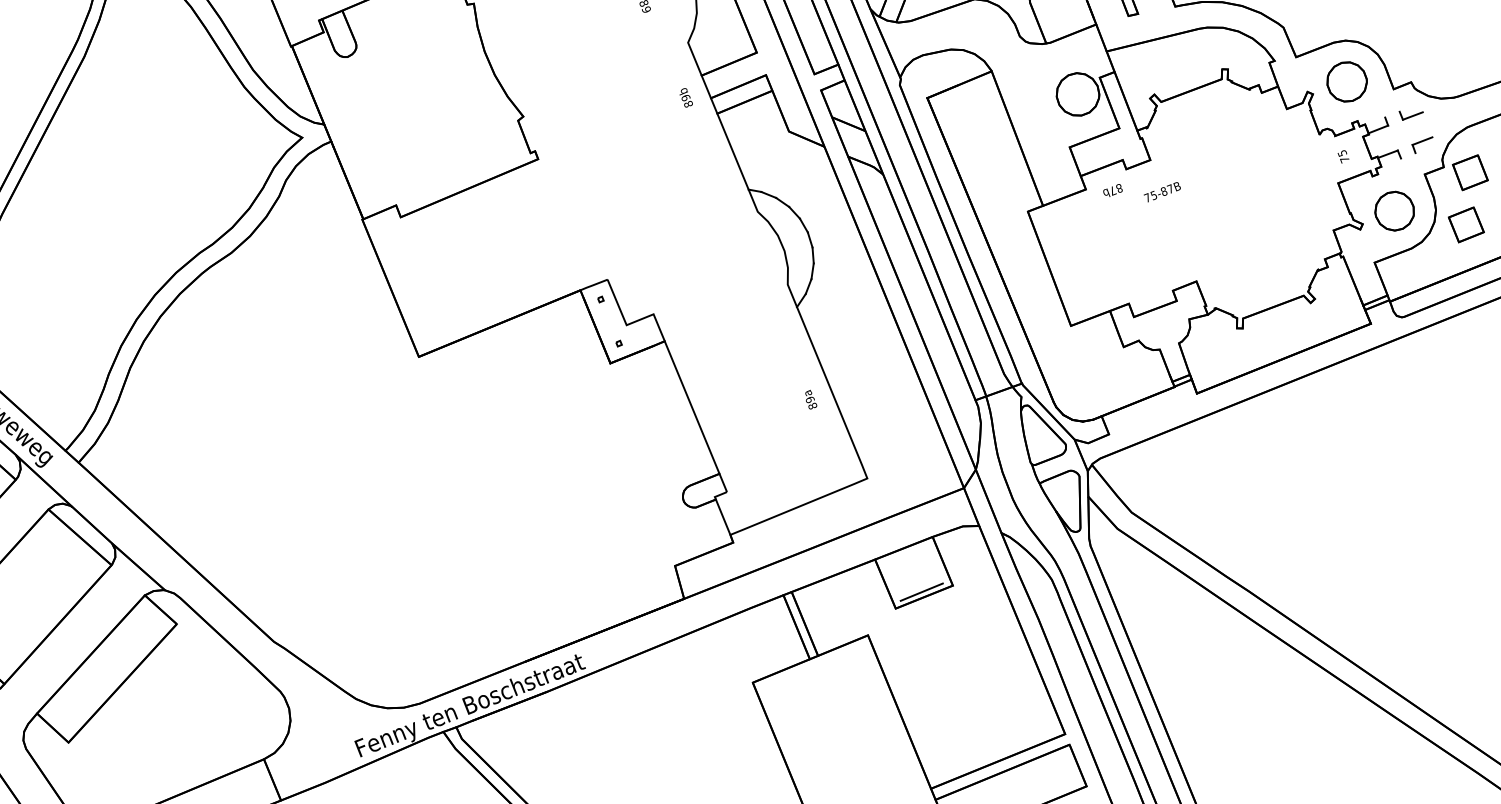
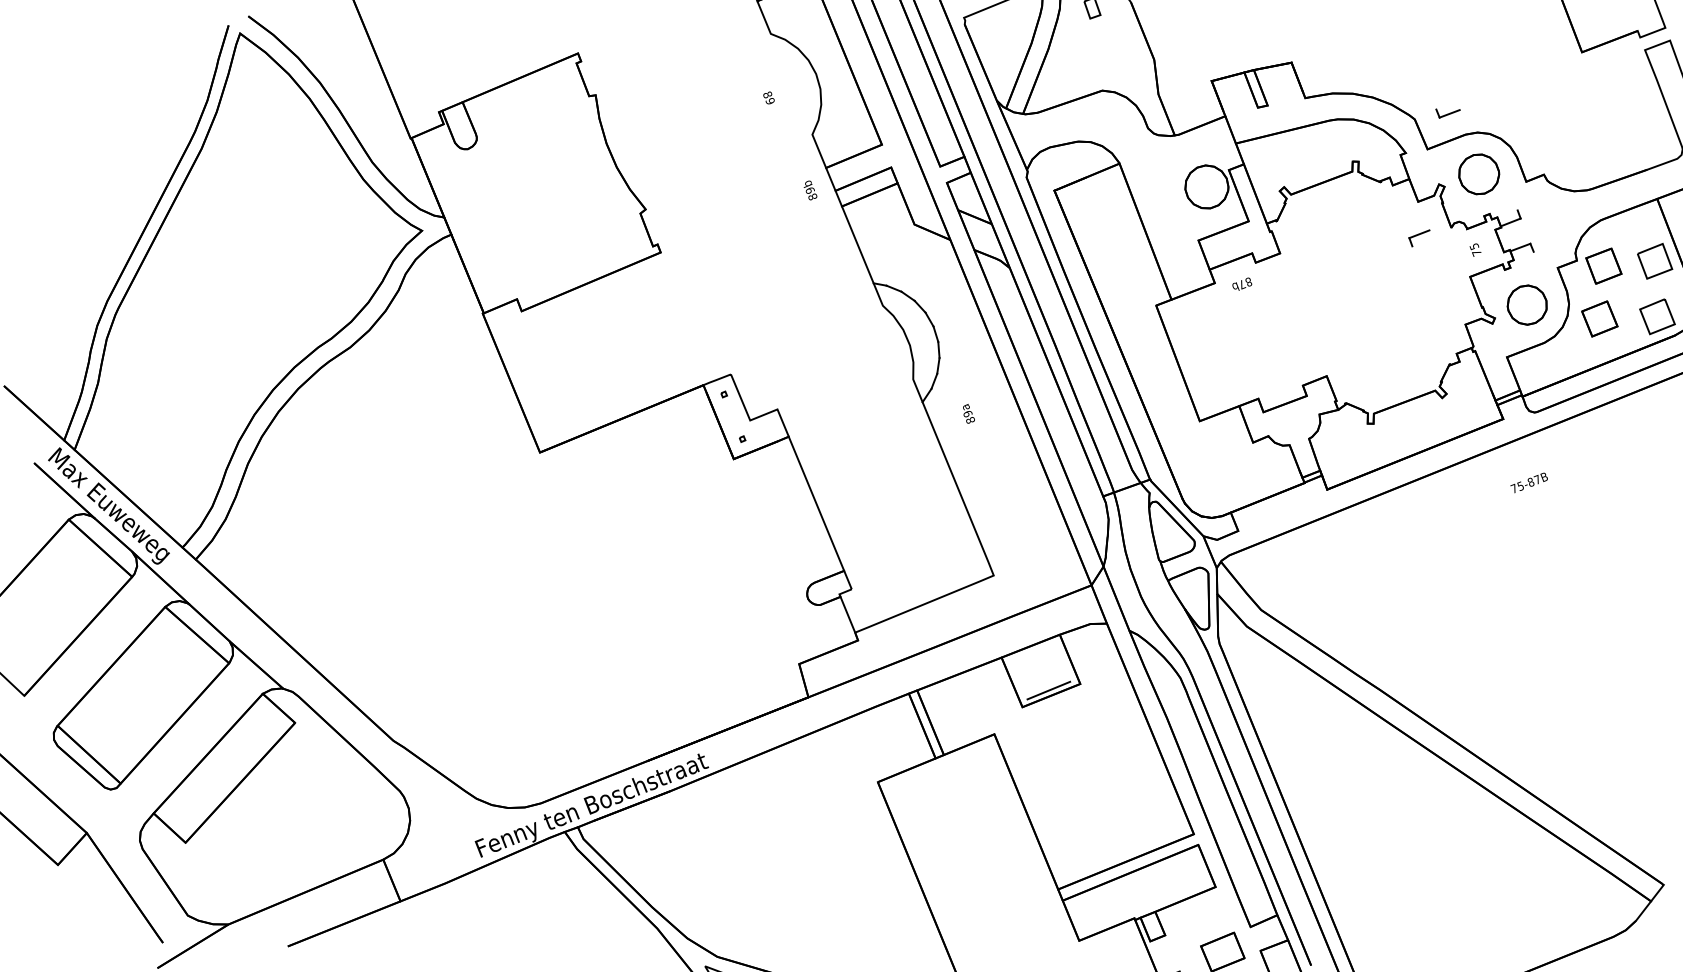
part: (1410, 115) -> (1447, 113), moved
part: (1422, 145) -> (1419, 238), moved
text: (1161, 191) -> (1528, 482), moved
text: (810, 399) -> (968, 413), moved

